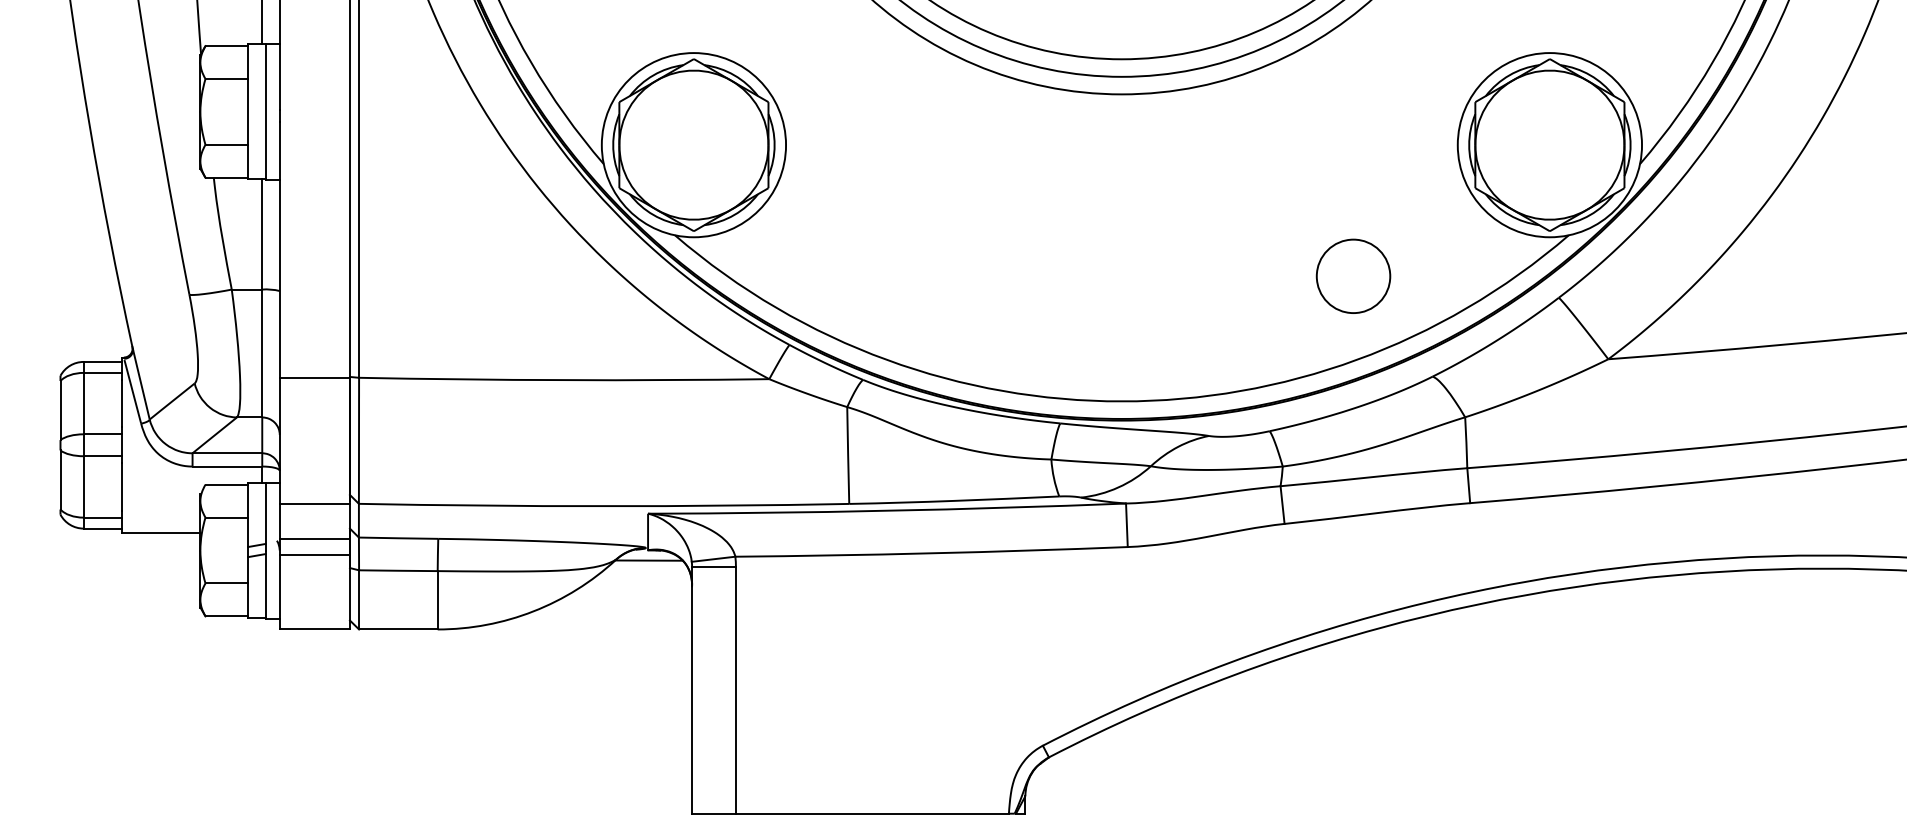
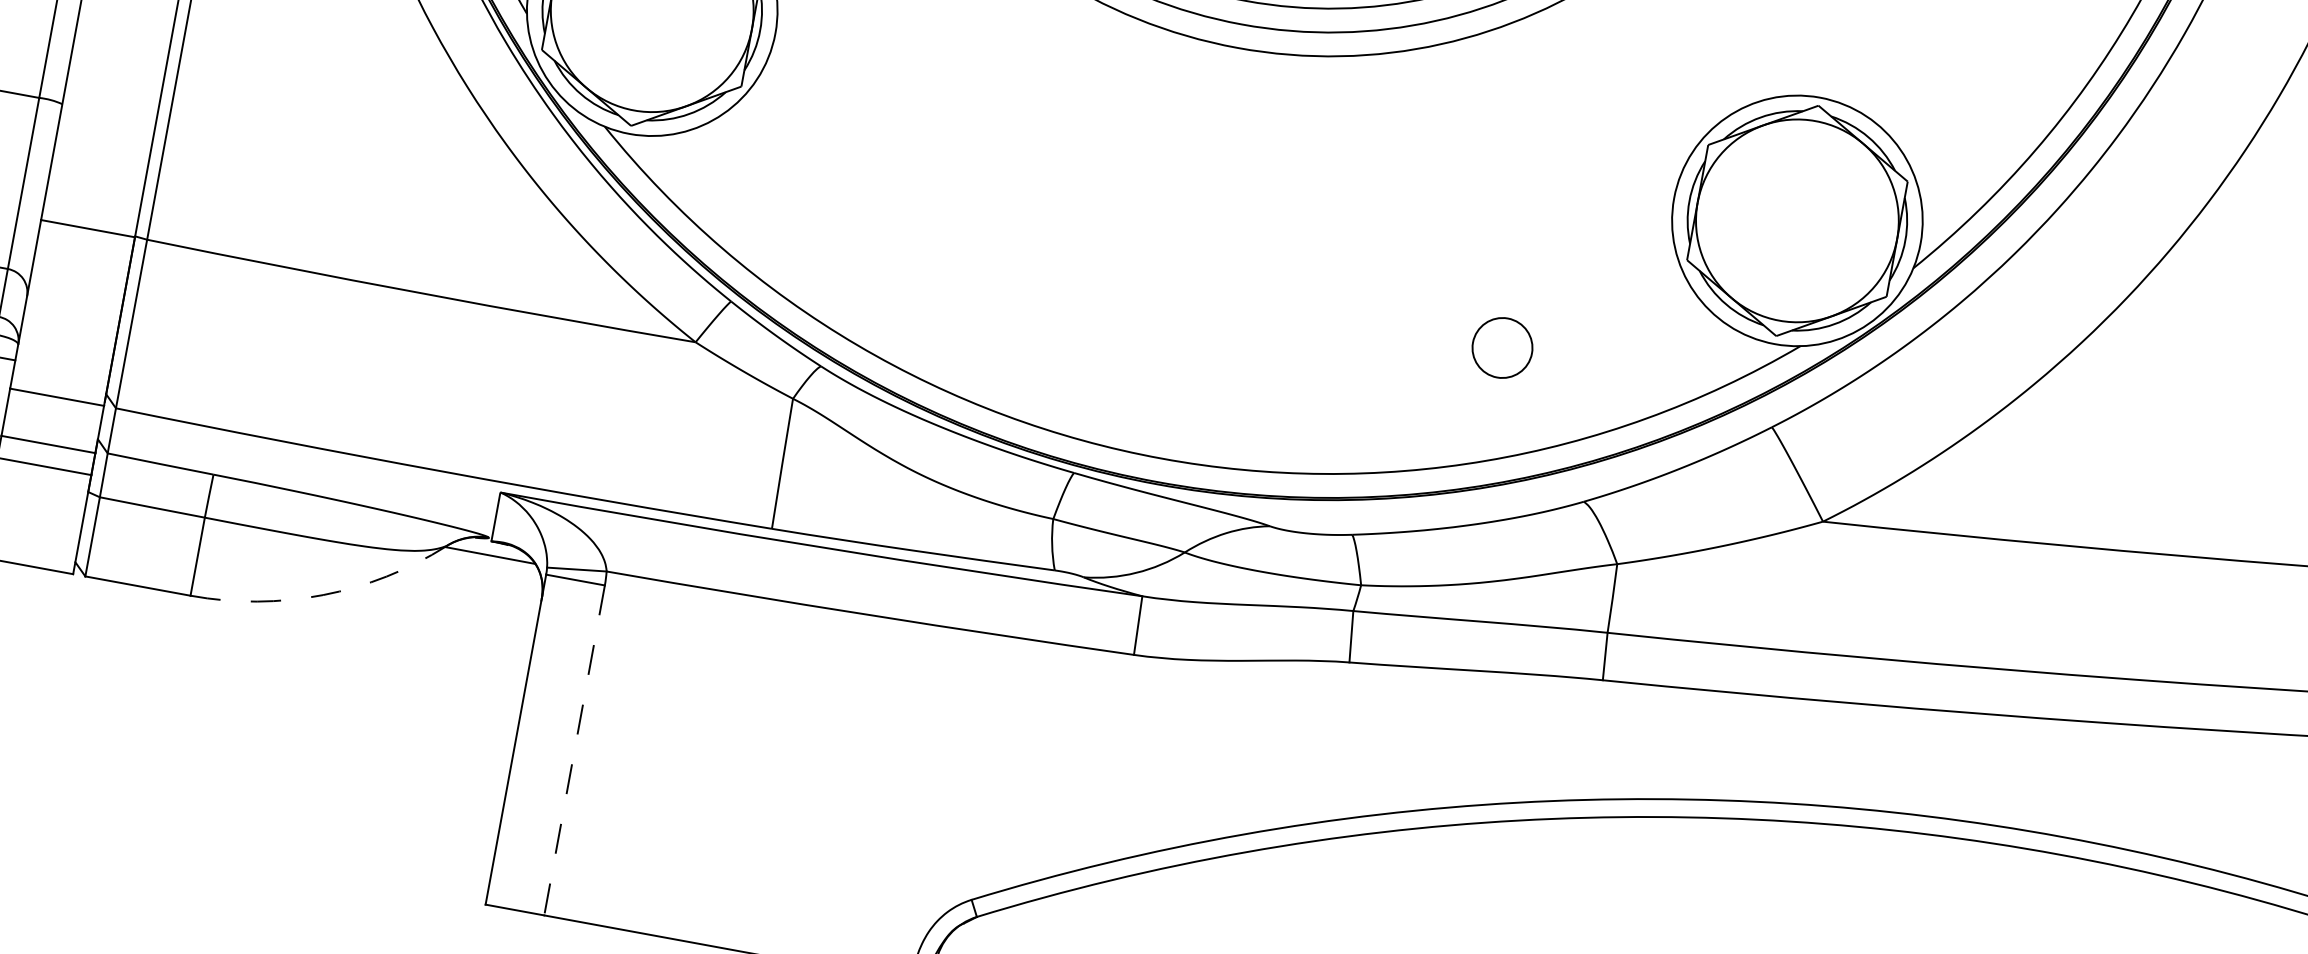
circle: (1353, 275) -> (1502, 347), size x0.6
arc: (533, 611) -> (323, 595), solid -> dashed
line: (735, 690) -> (573, 750), solid -> dashed

